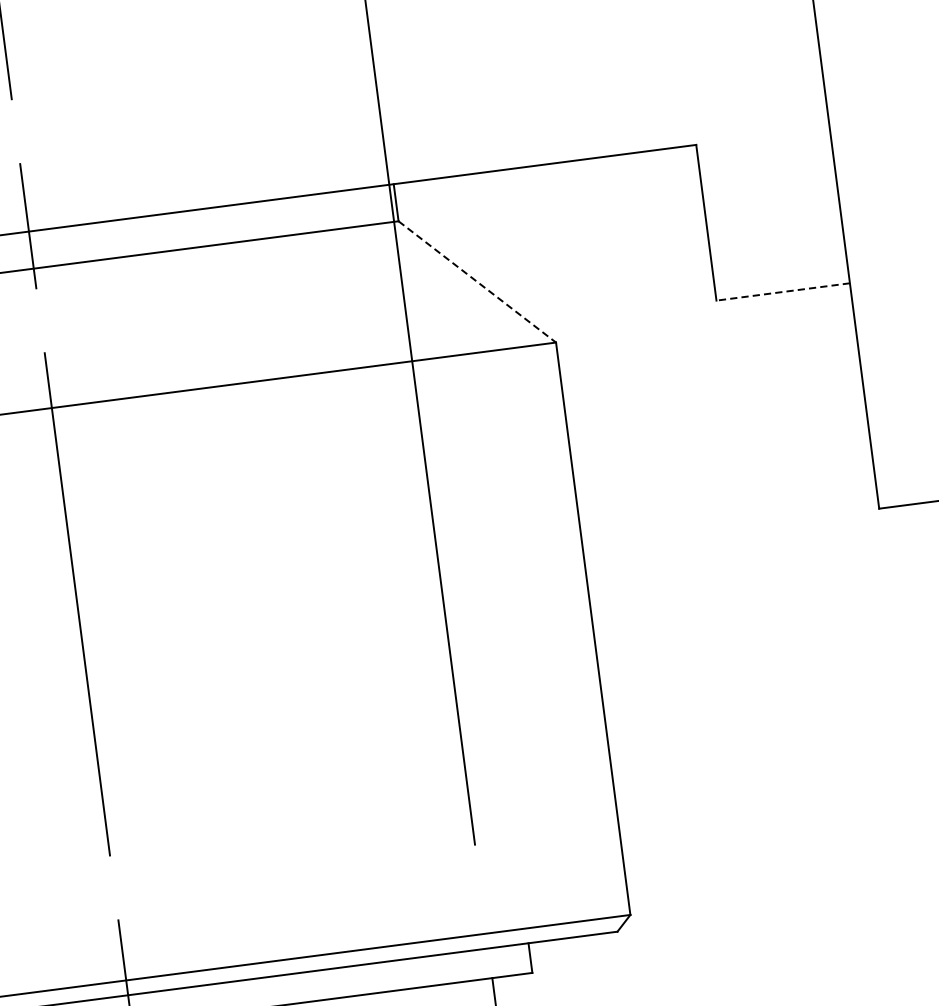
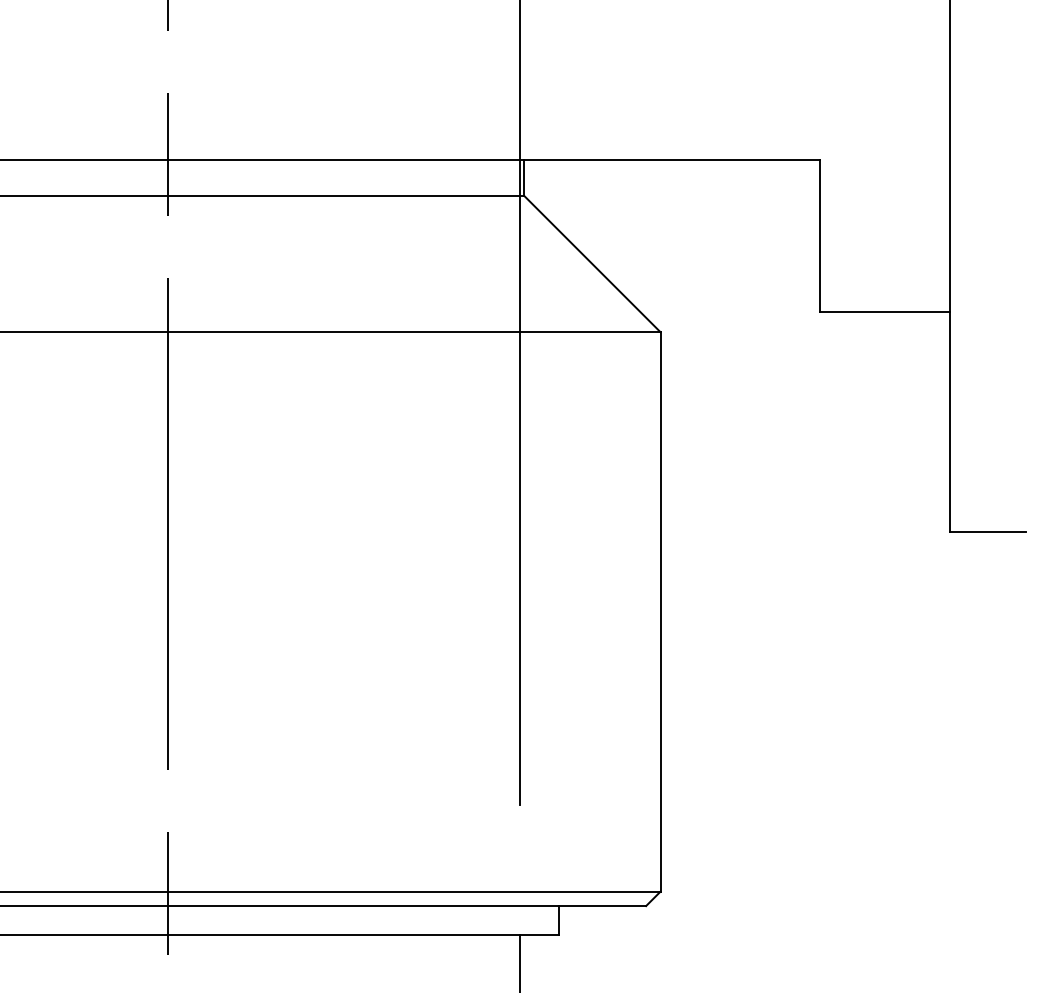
line: (477, 282) -> (592, 264), dashed -> solid
line: (782, 292) -> (884, 312), dashed -> solid

